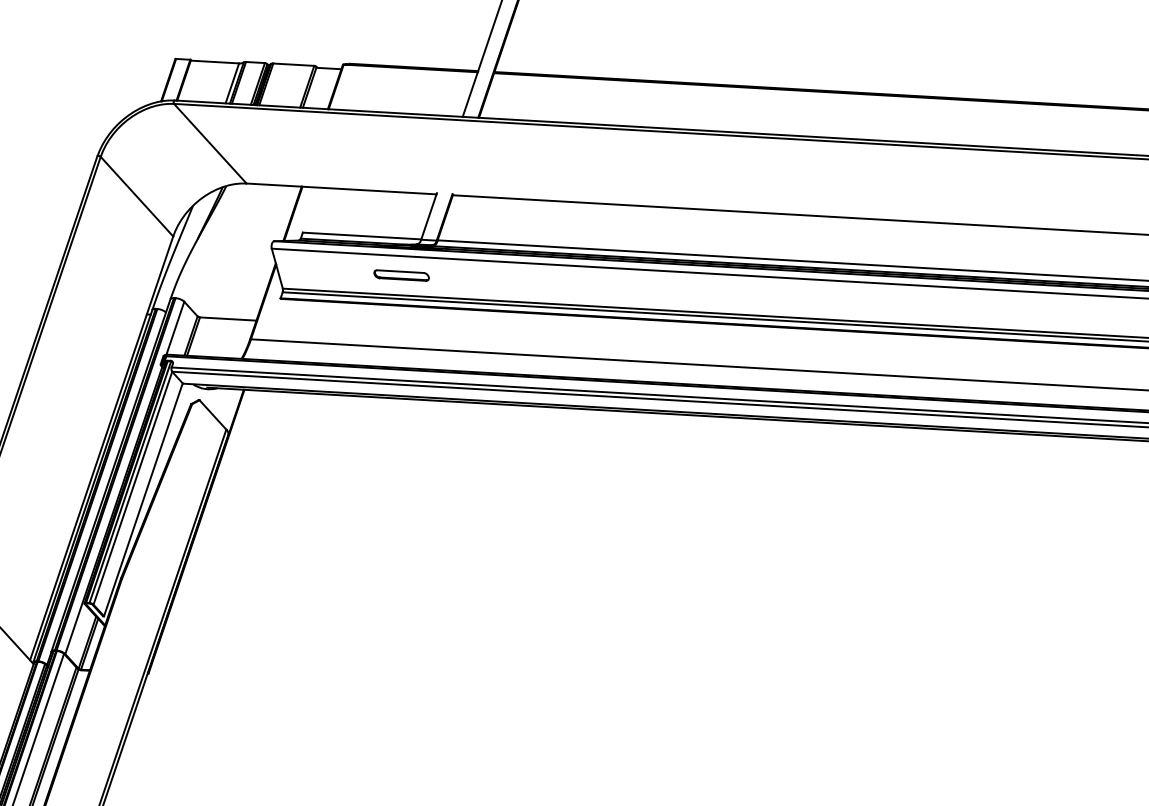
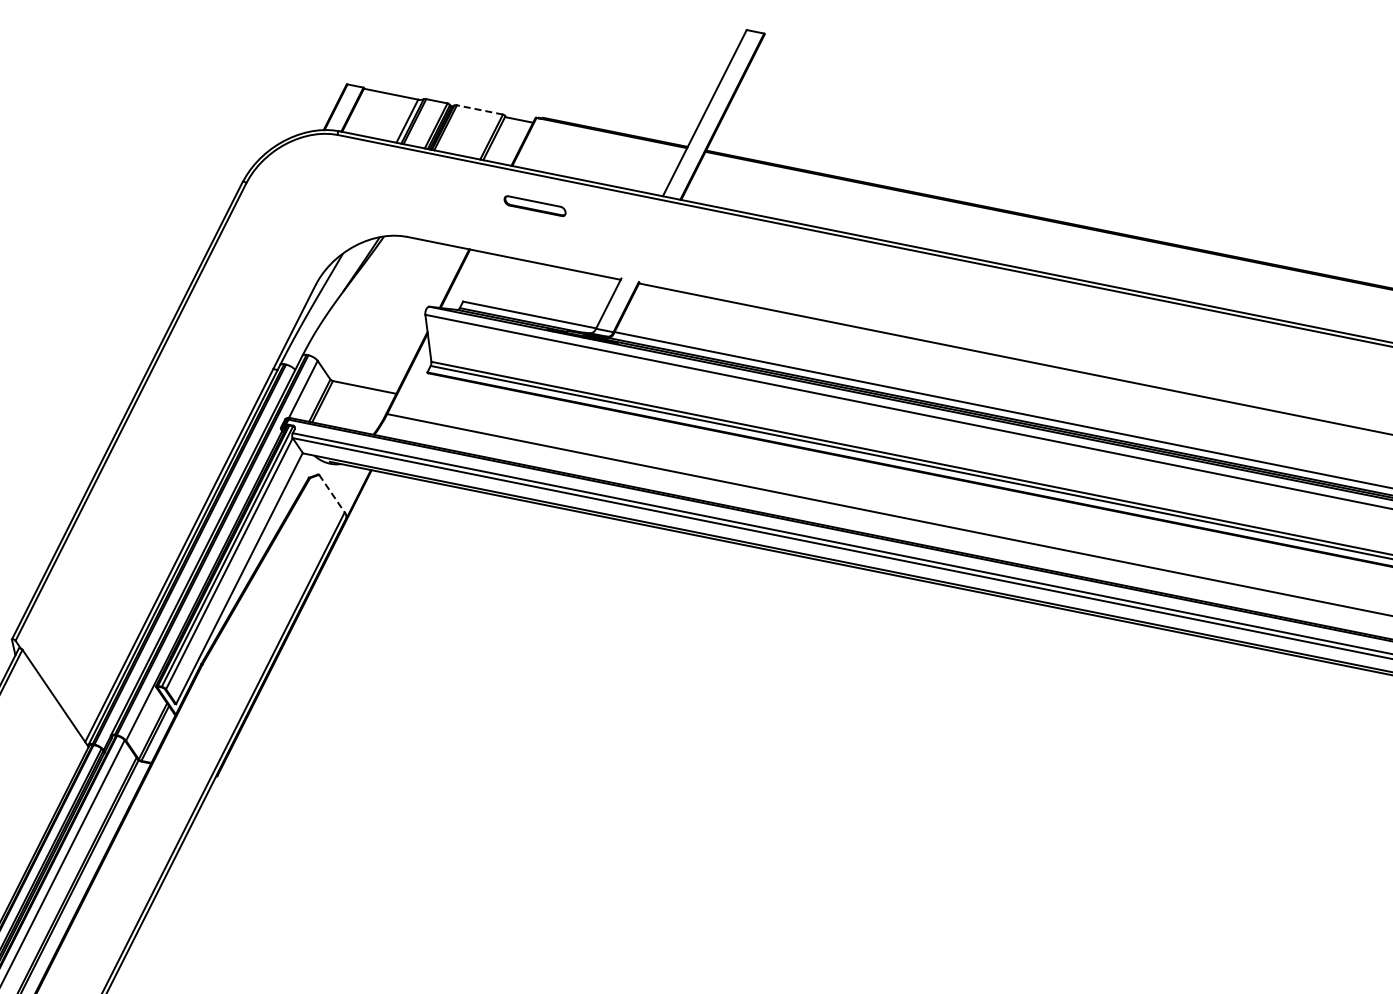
line: (293, 64) -> (479, 109), solid -> dashed
line: (210, 143) -> (372, 185), removed
line: (136, 197) -> (280, 234), removed
part: (401, 275) -> (534, 205), moved
line: (212, 414) -> (331, 493), solid -> dashed

